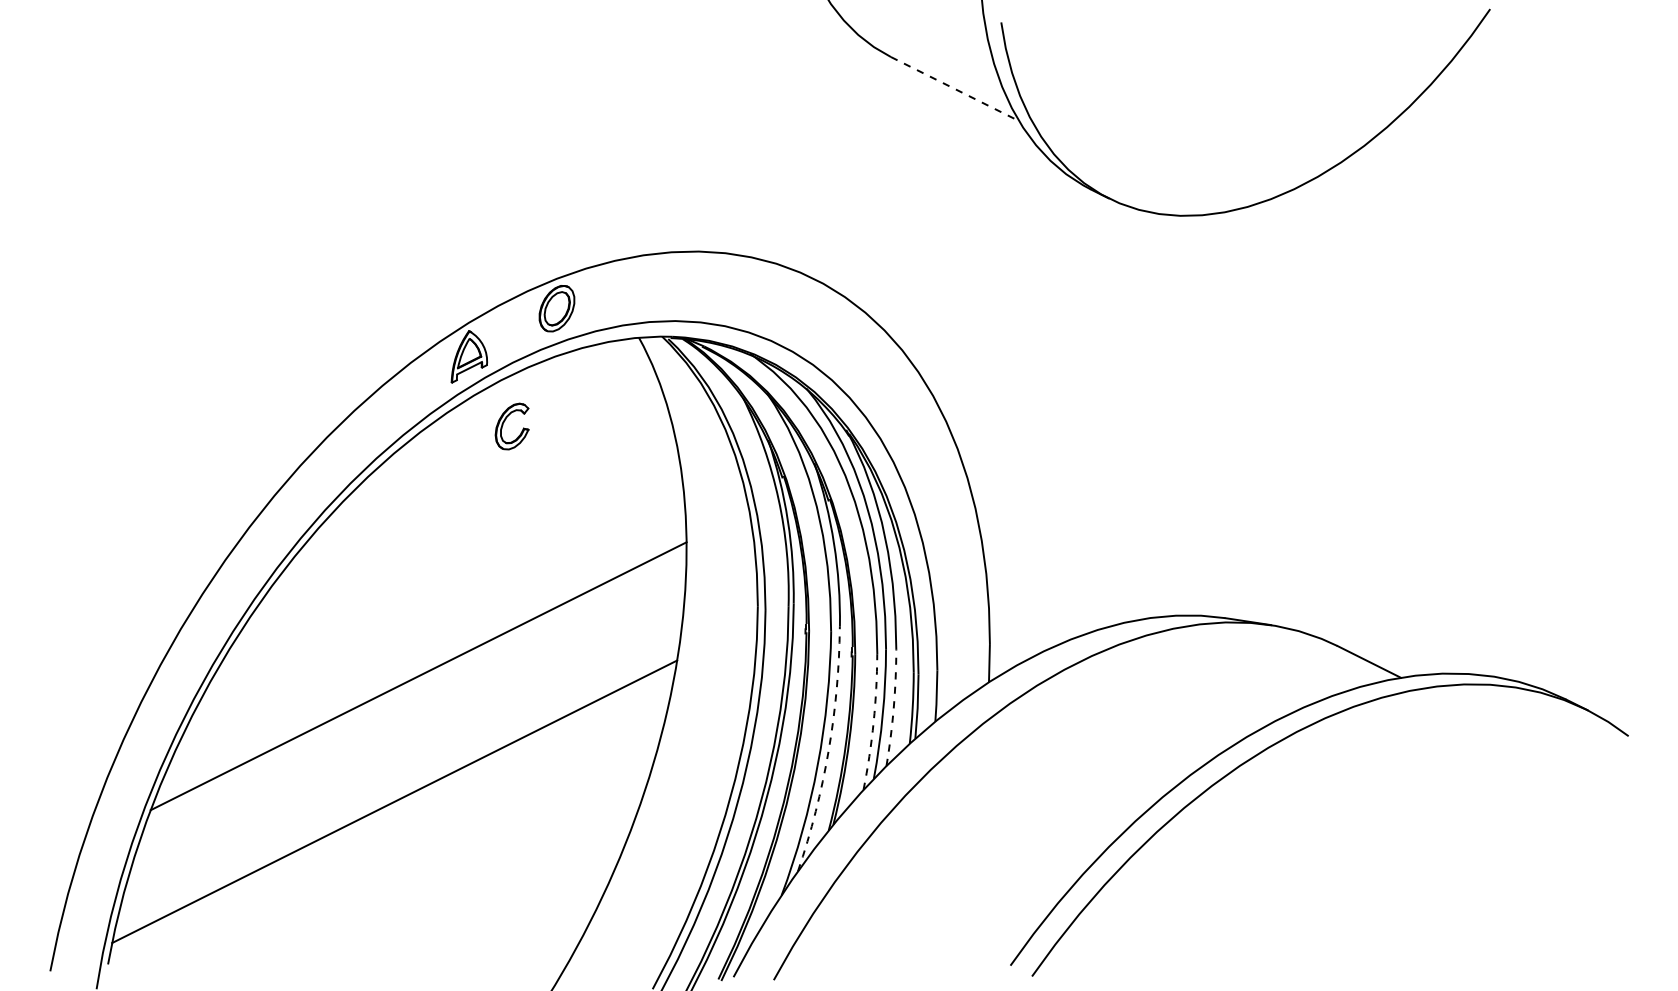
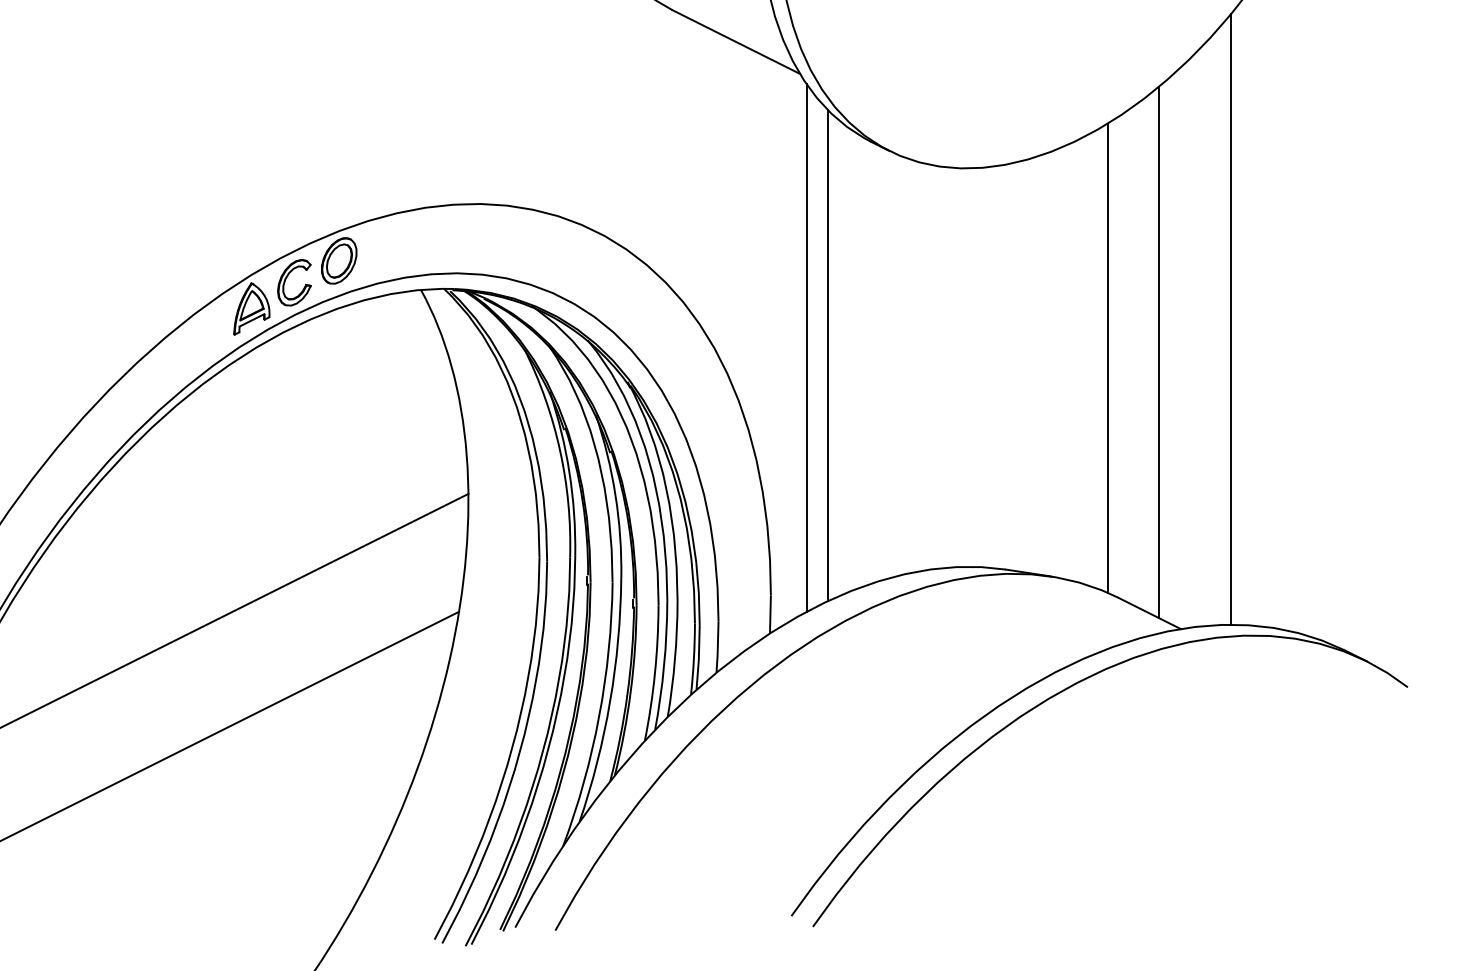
line: (955, 89) -> (736, 42), dashed -> solid
line: (1451, 367) -> (1231, 319), added
line: (1025, 395) -> (806, 347), added
line: (1378, 400) -> (1158, 352), added
line: (1047, 403) -> (828, 355), added
line: (1327, 406) -> (1107, 358), added
part: (504, 422) -> (286, 278), moved
arc: (893, 708) -> (674, 659), dashed -> solid
arc: (873, 722) -> (654, 673), dashed -> solid
arc: (828, 750) -> (609, 701), dashed -> solid

